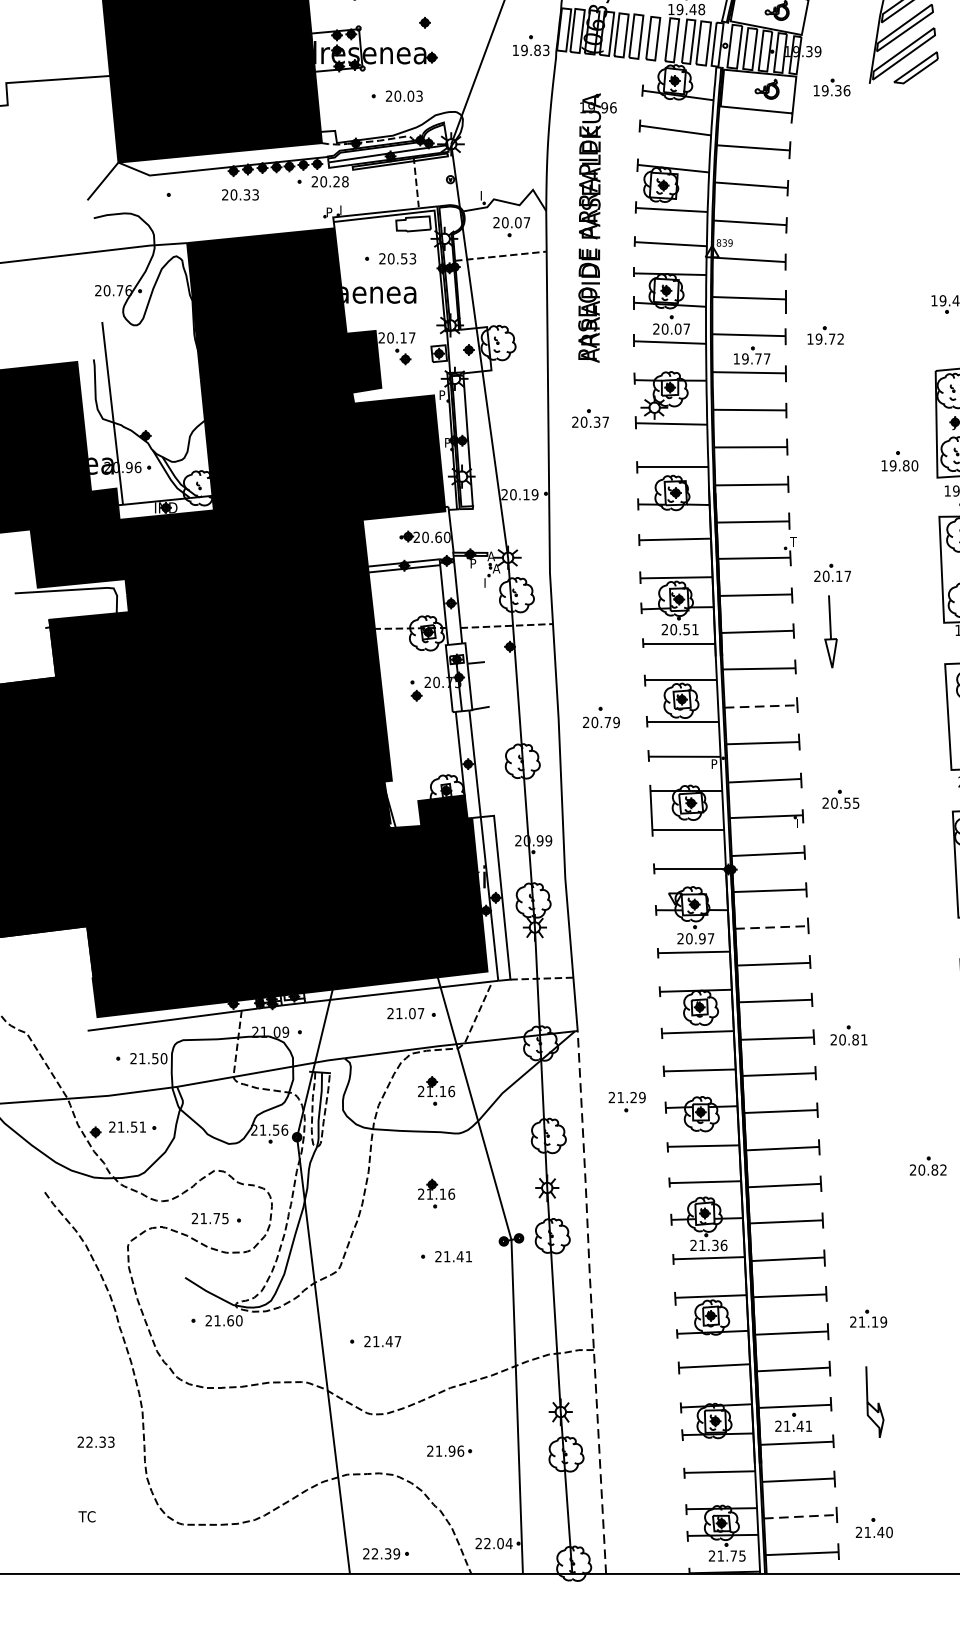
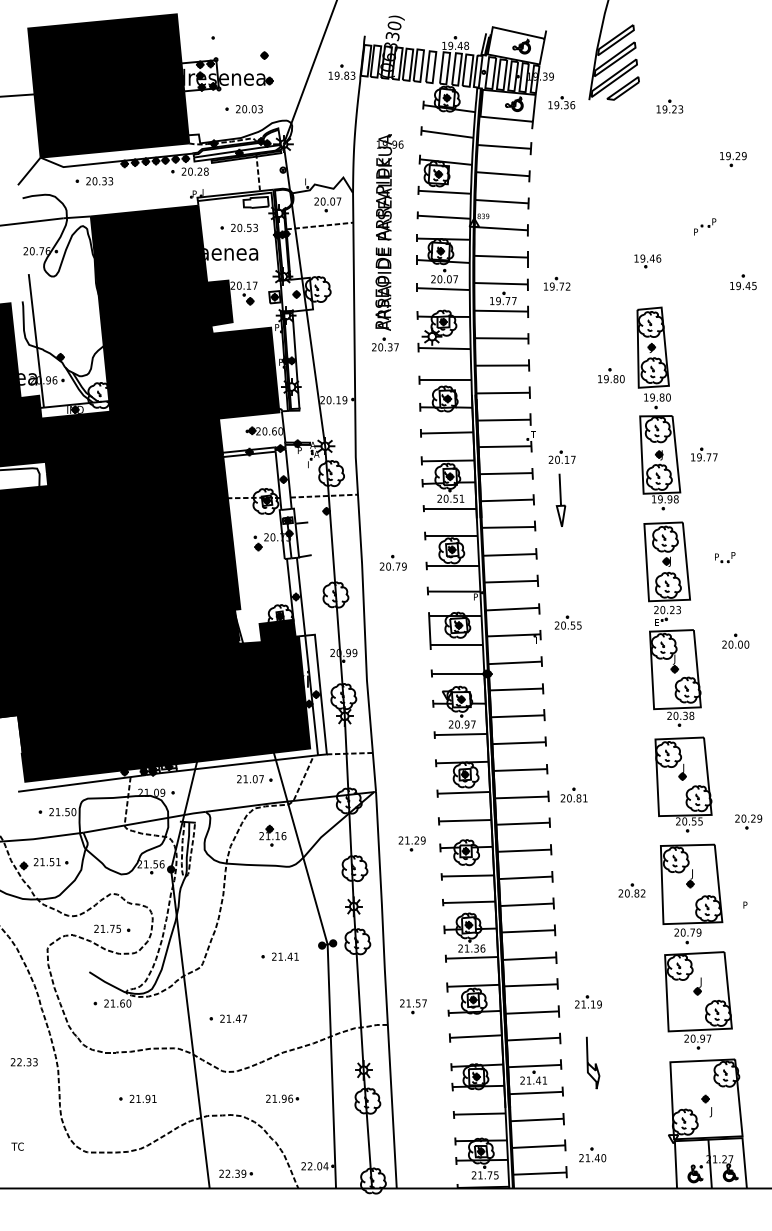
text: (240, 195) -> (99, 181), moved
part: (597, 228) -> (389, 232), moved
line: (760, 705) -> (509, 554), dashed -> solid
line: (771, 927) -> (517, 716), dashed -> solid
part: (435, 1193) -> (272, 910), removed
line: (590, 1300) -> (385, 988), dashed -> solid
part: (629, 1324) -> (413, 1006), added
text: (95, 1442) -> (23, 1062), moved
part: (251, 1450) -> (137, 1098), added
line: (800, 1516) -> (538, 1146), dashed -> solid

